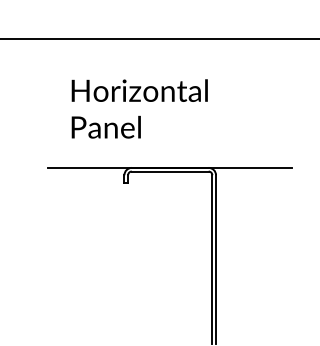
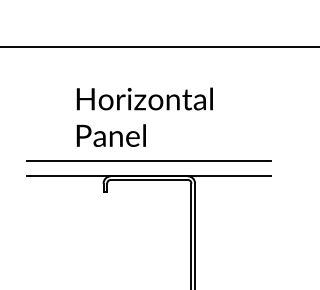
text: (139, 108) -> (144, 116), moved
line: (170, 152) -> (149, 160), added

